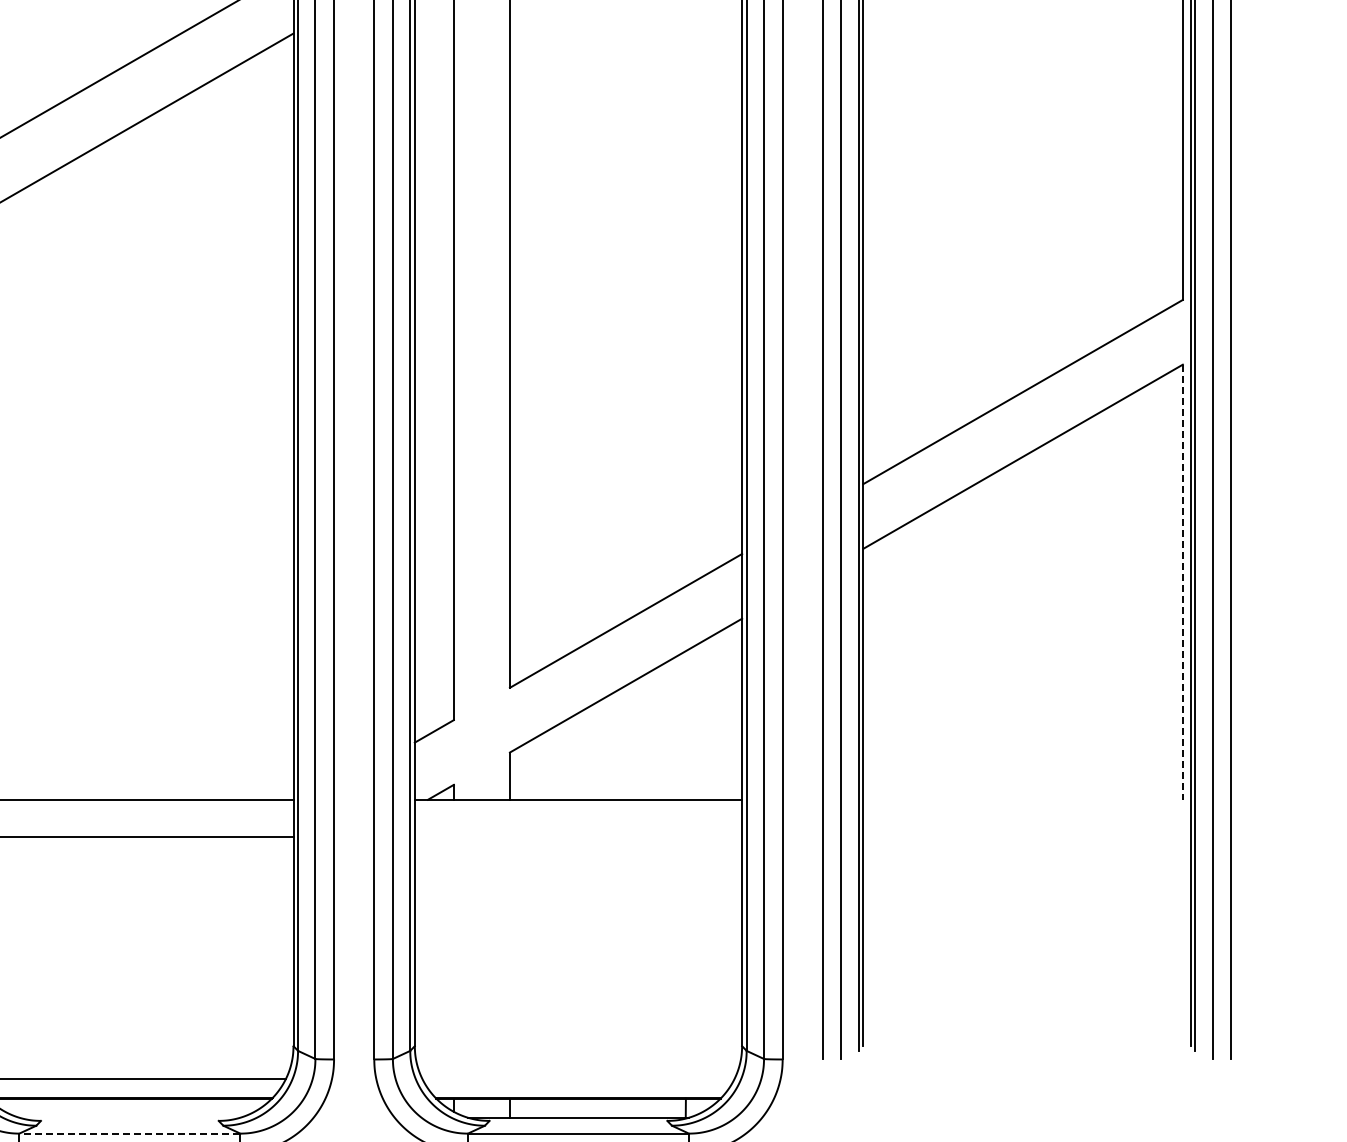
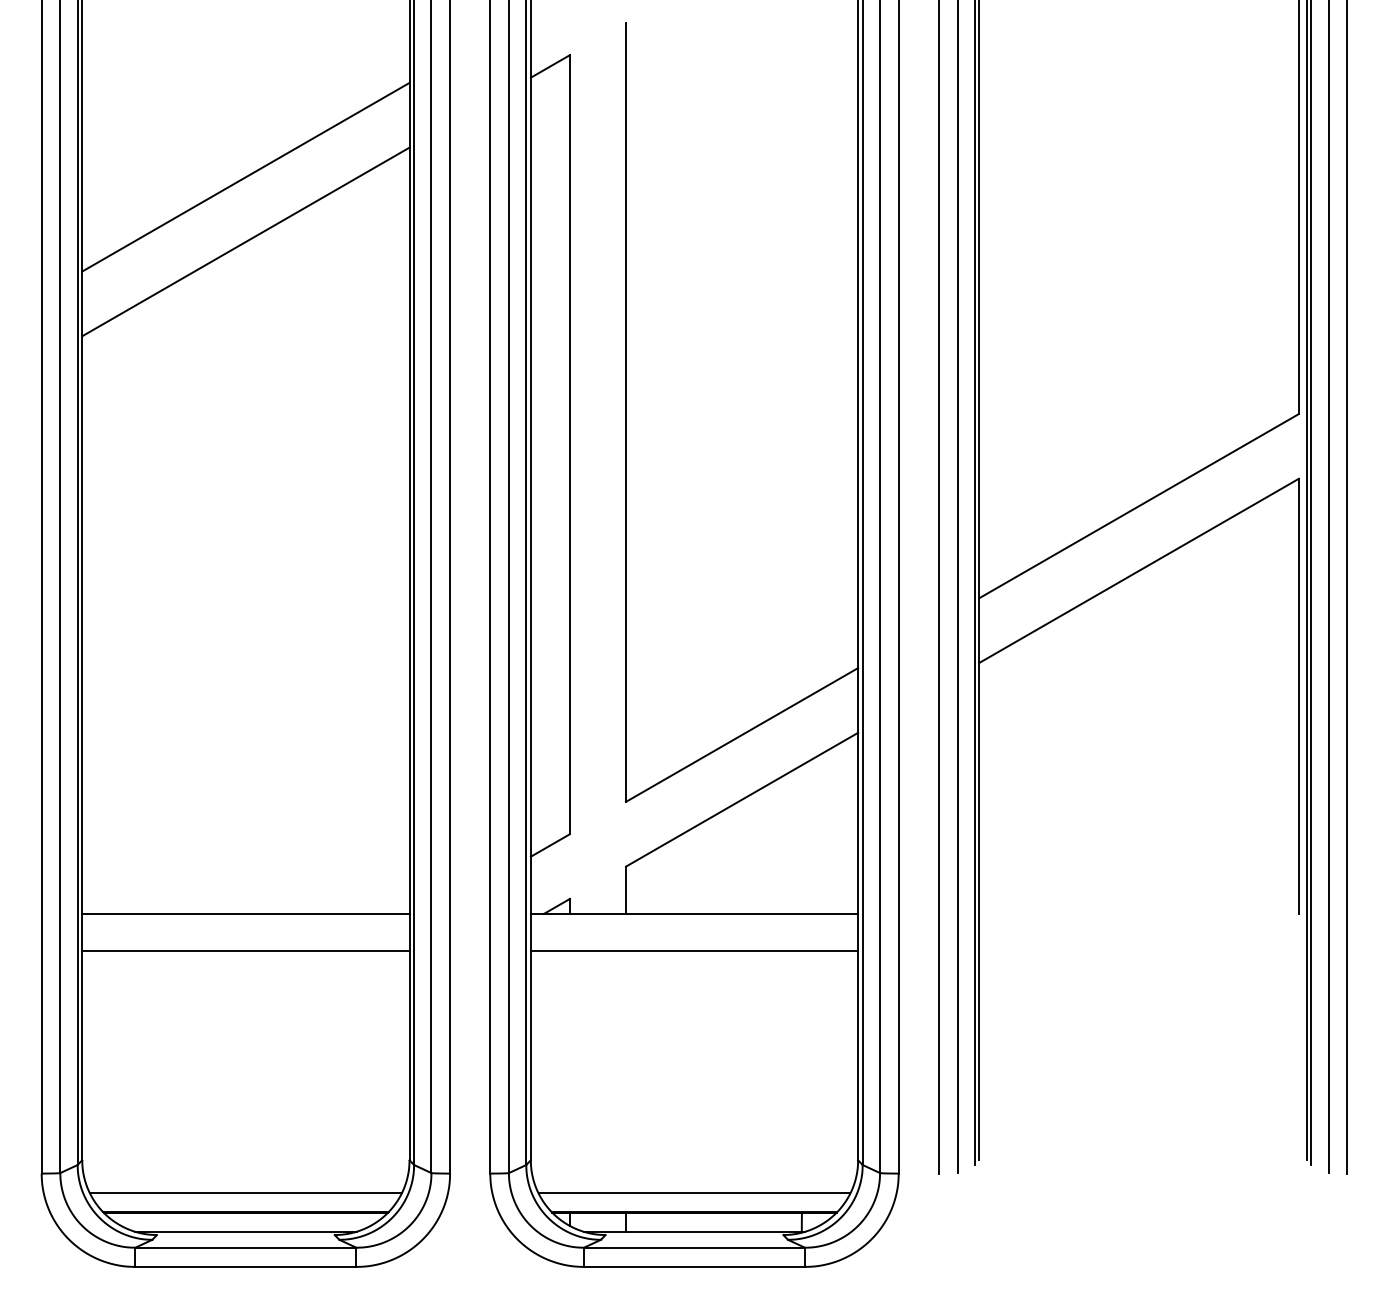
line: (1182, 582) -> (1298, 696), dashed -> solid
line: (578, 837) -> (694, 951), added
line: (578, 1079) -> (694, 1193), added
line: (129, 1117) -> (245, 1231), added
line: (129, 1133) -> (245, 1247), dashed -> solid

